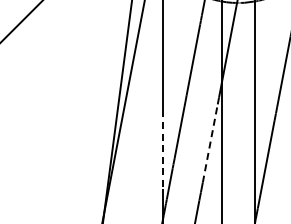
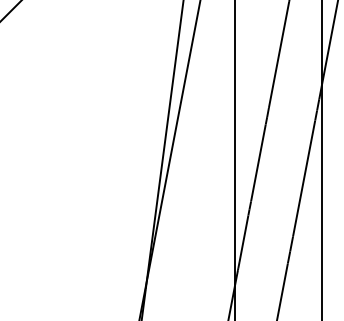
line: (210, 143) -> (304, 178), dashed -> solid
line: (163, 150) -> (234, 189), dashed -> solid

